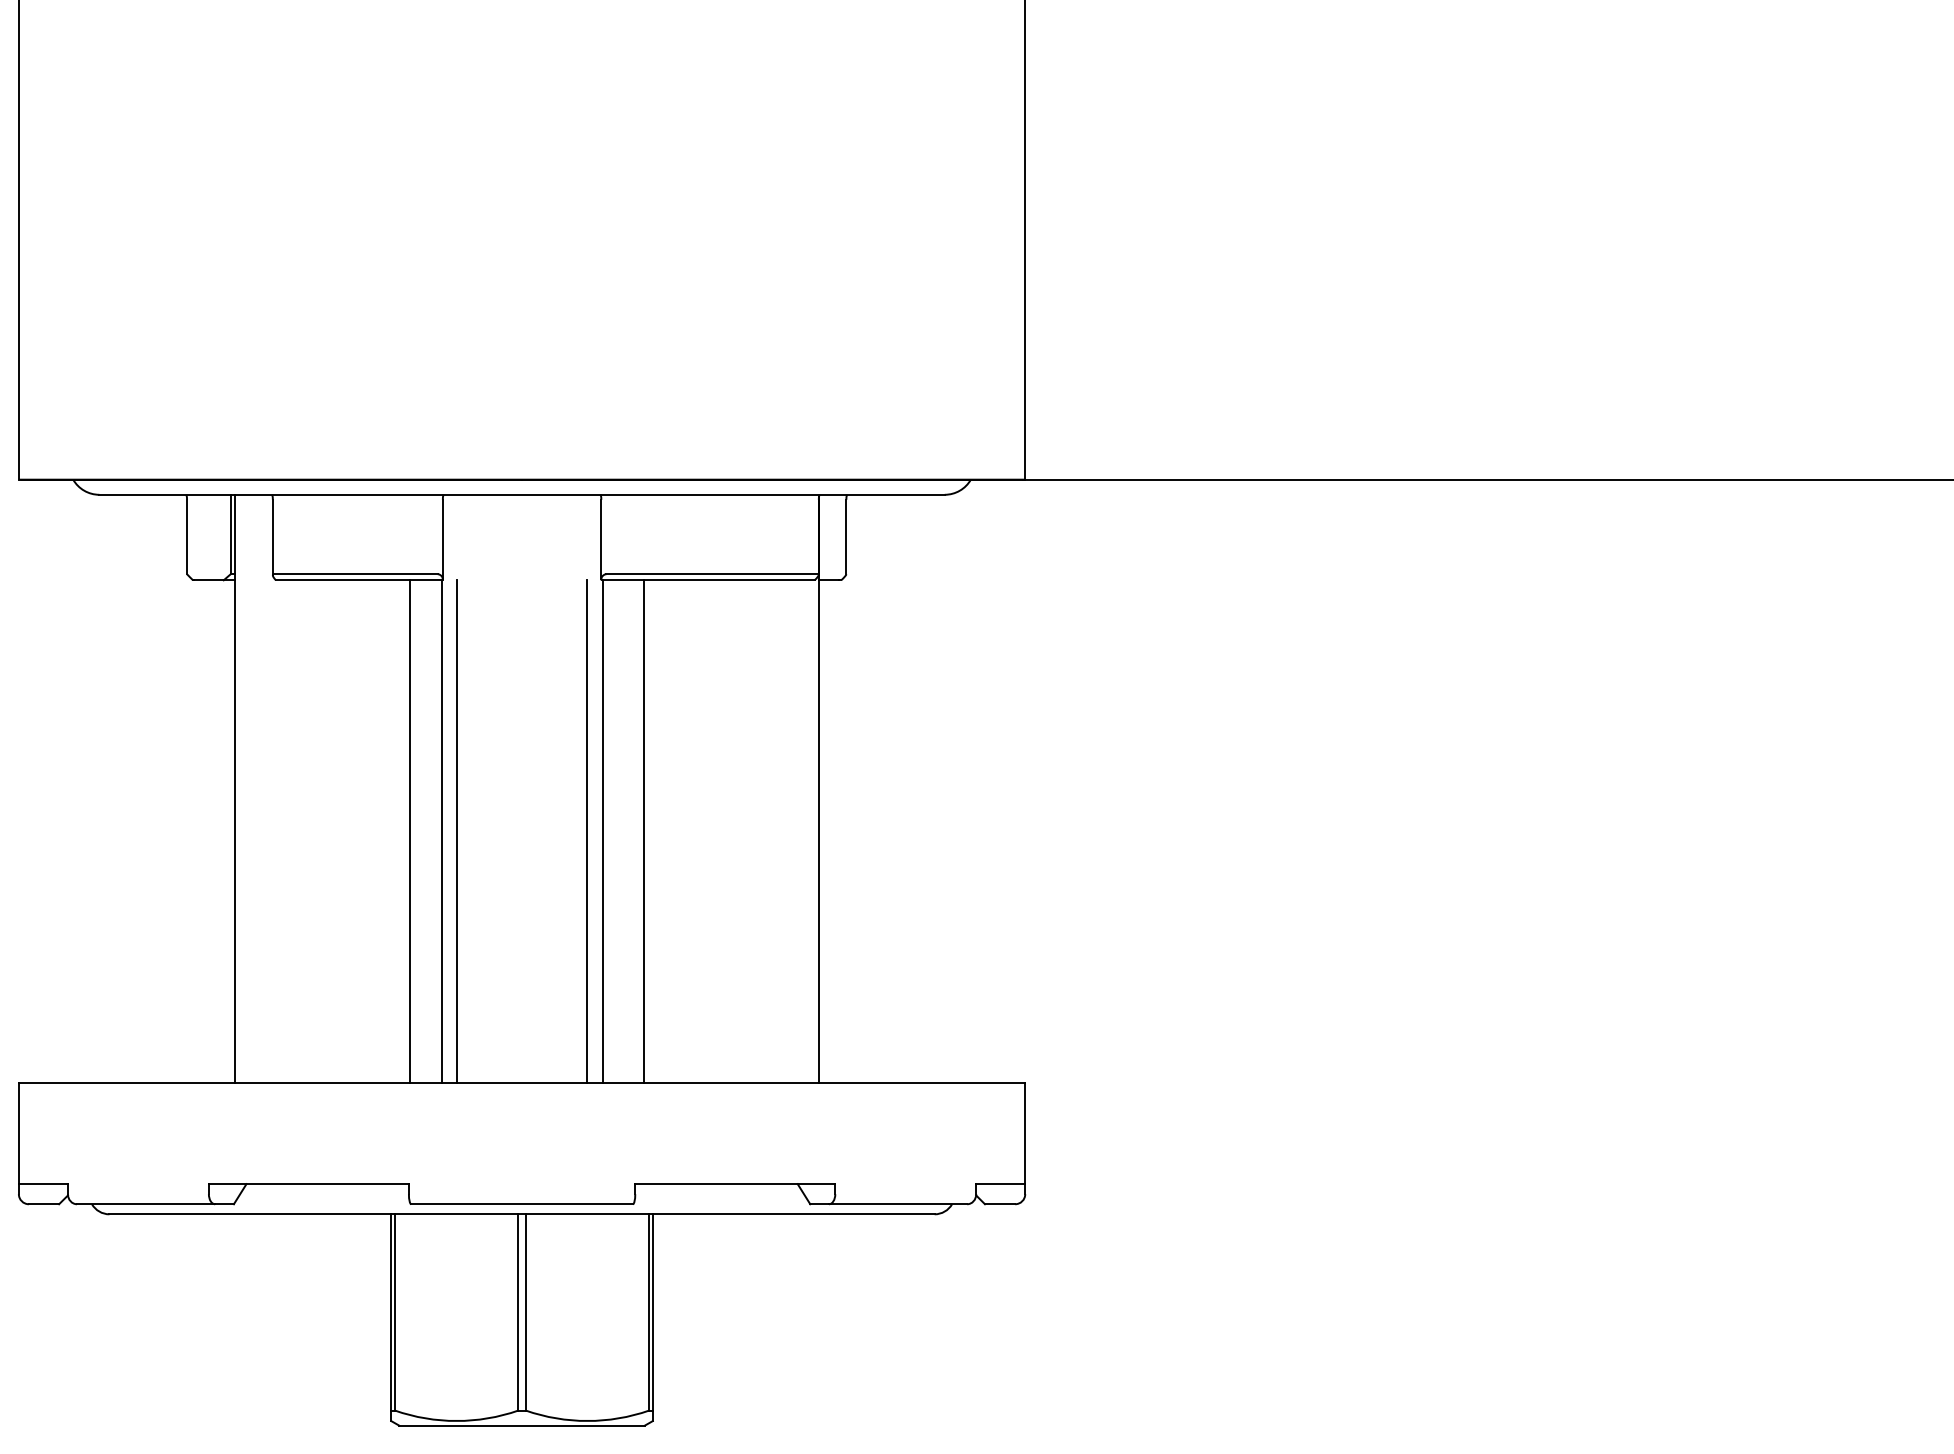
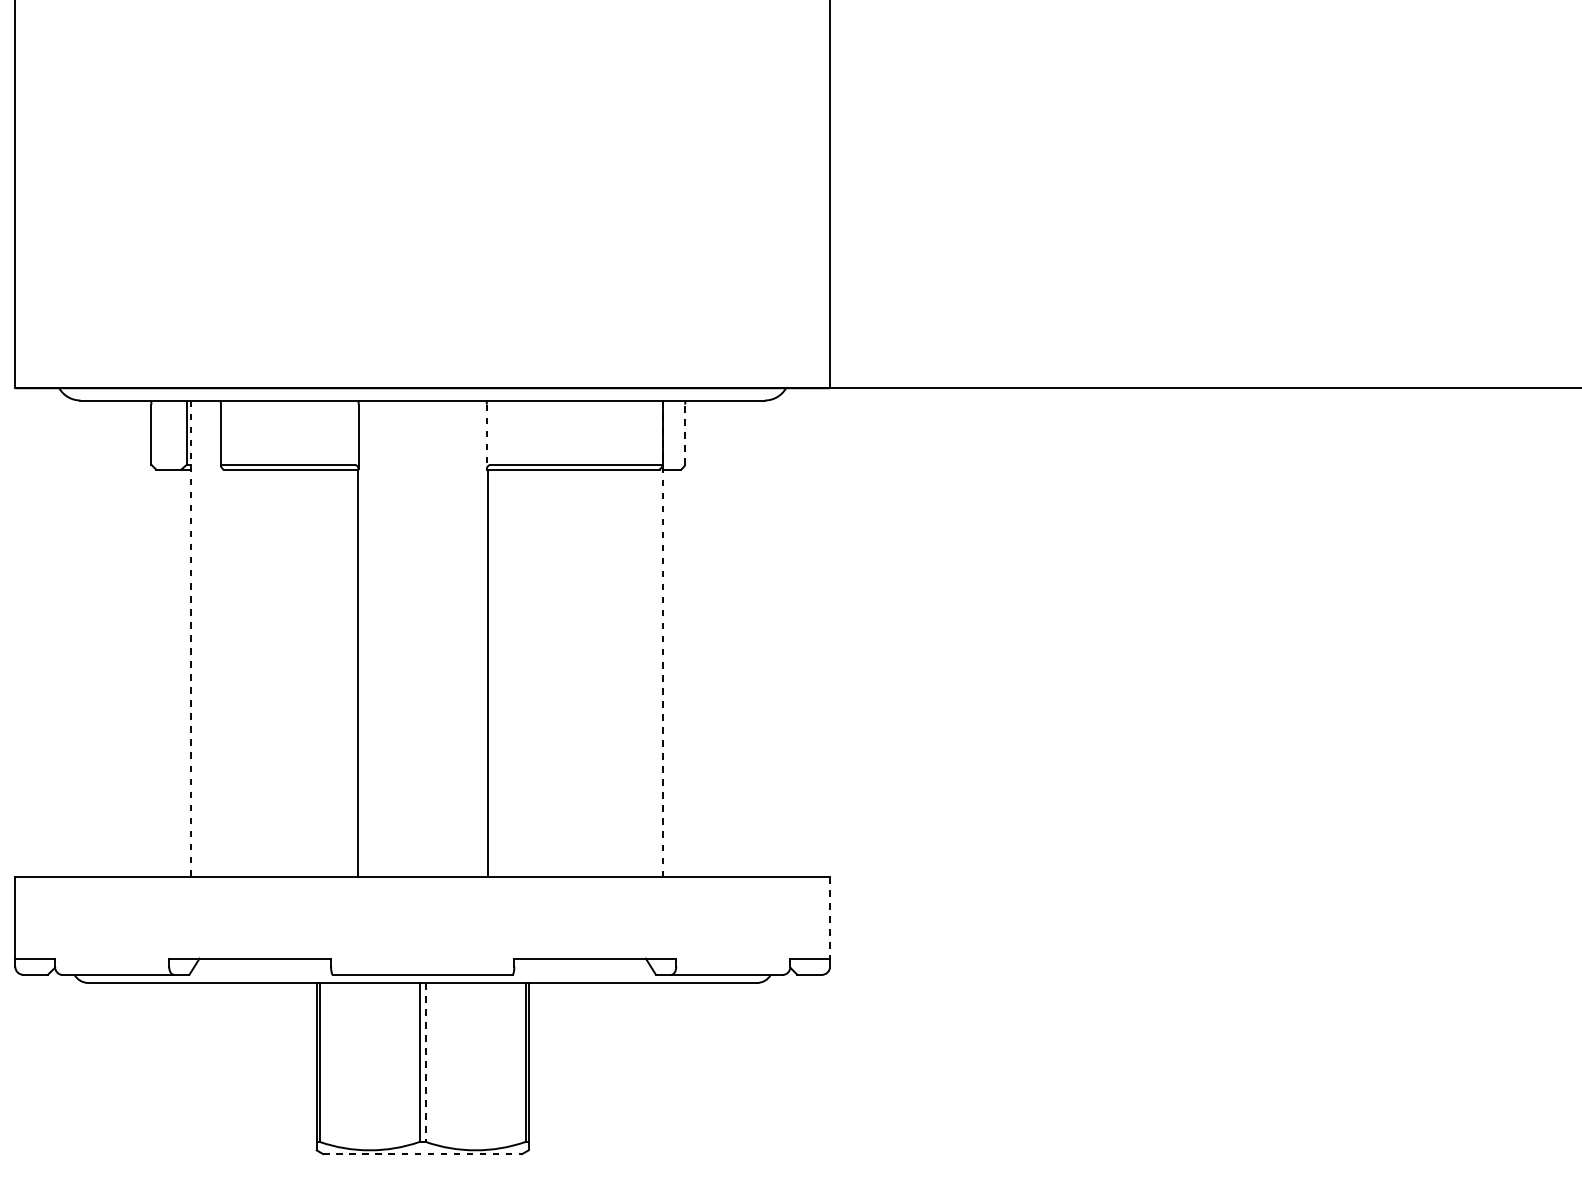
line: (846, 536) -> (685, 434), solid -> dashed
line: (601, 539) -> (486, 436), solid -> dashed
line: (235, 789) -> (190, 639), solid -> dashed
line: (818, 789) -> (662, 639), solid -> dashed
line: (410, 831) -> (332, 673), removed
line: (457, 831) -> (370, 673), removed
line: (587, 831) -> (475, 673), removed
line: (643, 831) -> (520, 673), removed
line: (1025, 1134) -> (830, 918), solid -> dashed
line: (525, 1312) -> (425, 1062), solid -> dashed
line: (522, 1425) -> (423, 1154), solid -> dashed

